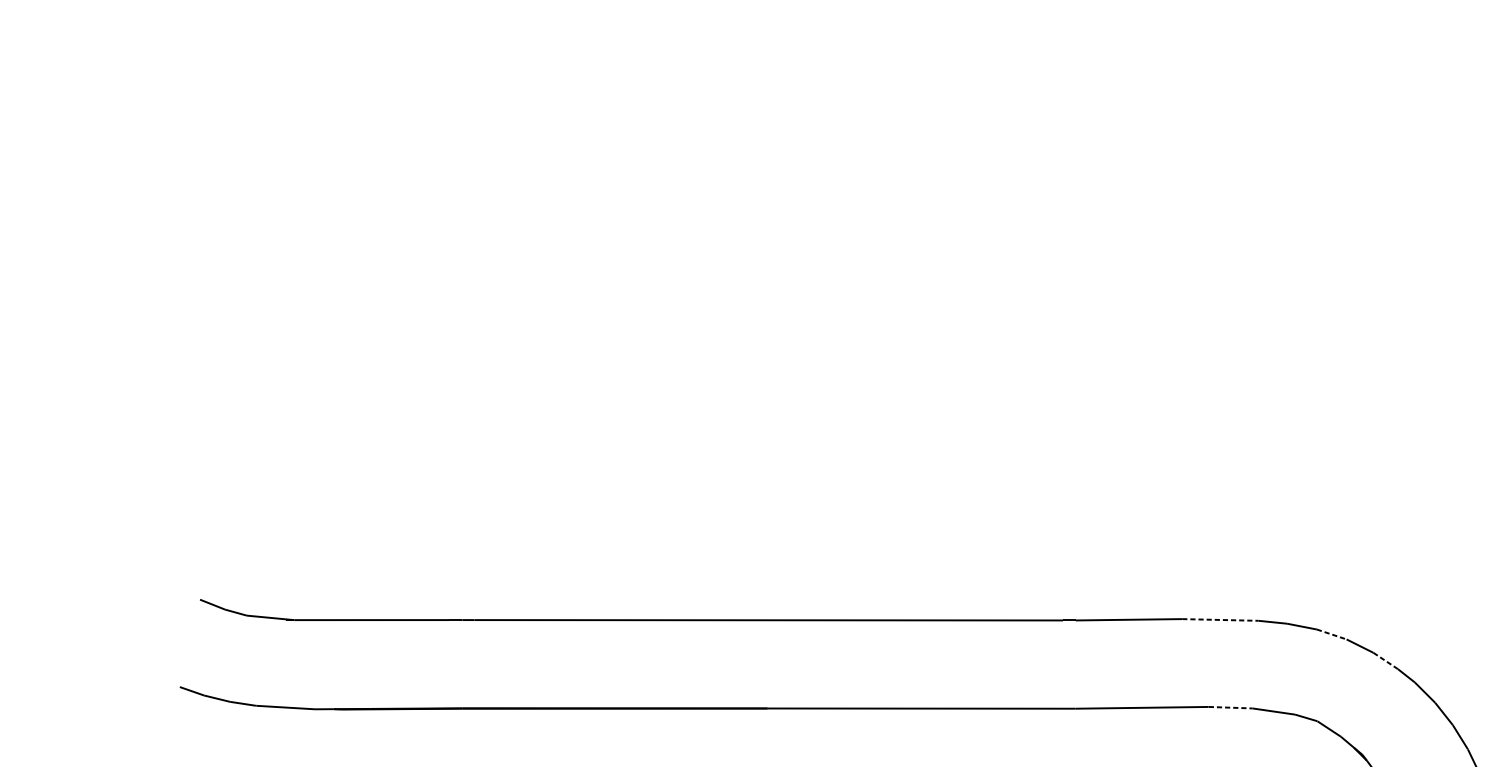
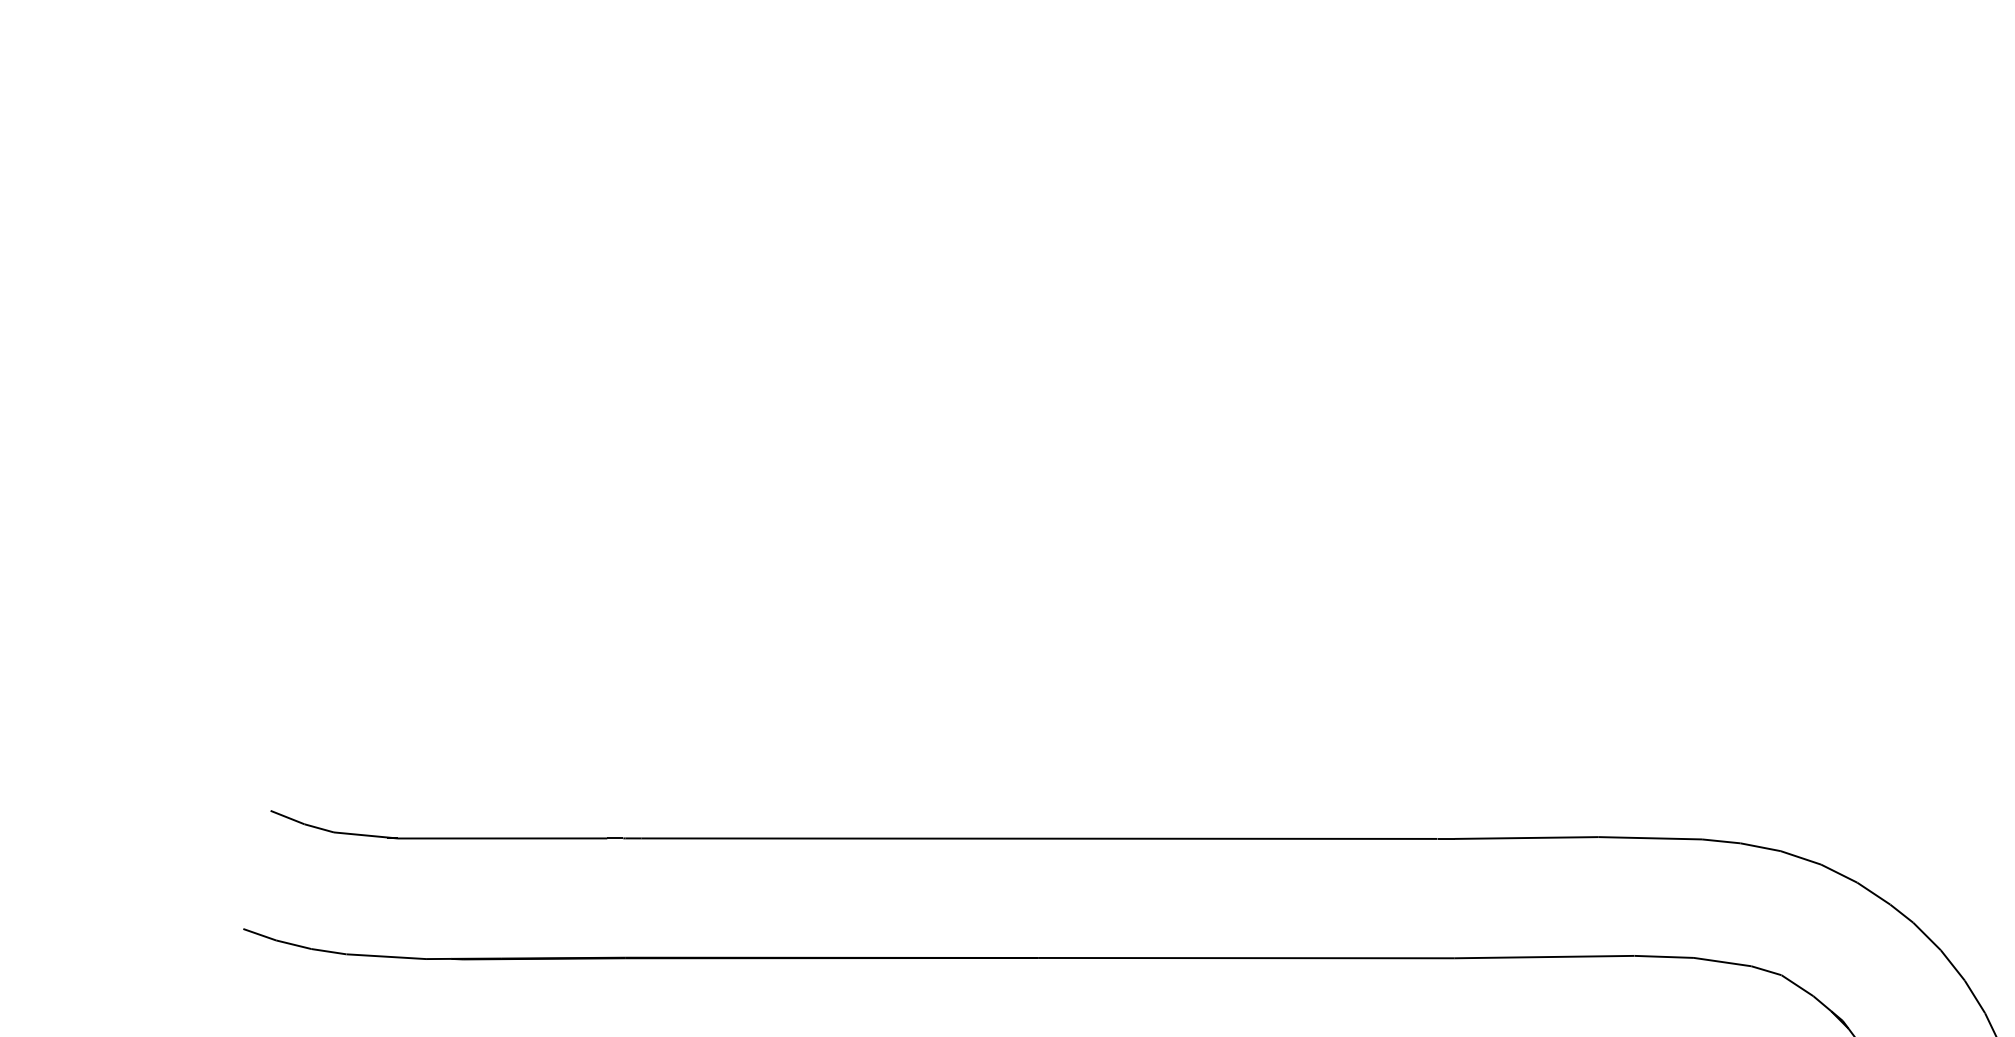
line: (1220, 620) -> (1650, 838), dashed -> solid
line: (1332, 634) -> (1801, 858), dashed -> solid
line: (1385, 660) -> (1873, 893), dashed -> solid
line: (1230, 707) -> (1664, 956), dashed -> solid

